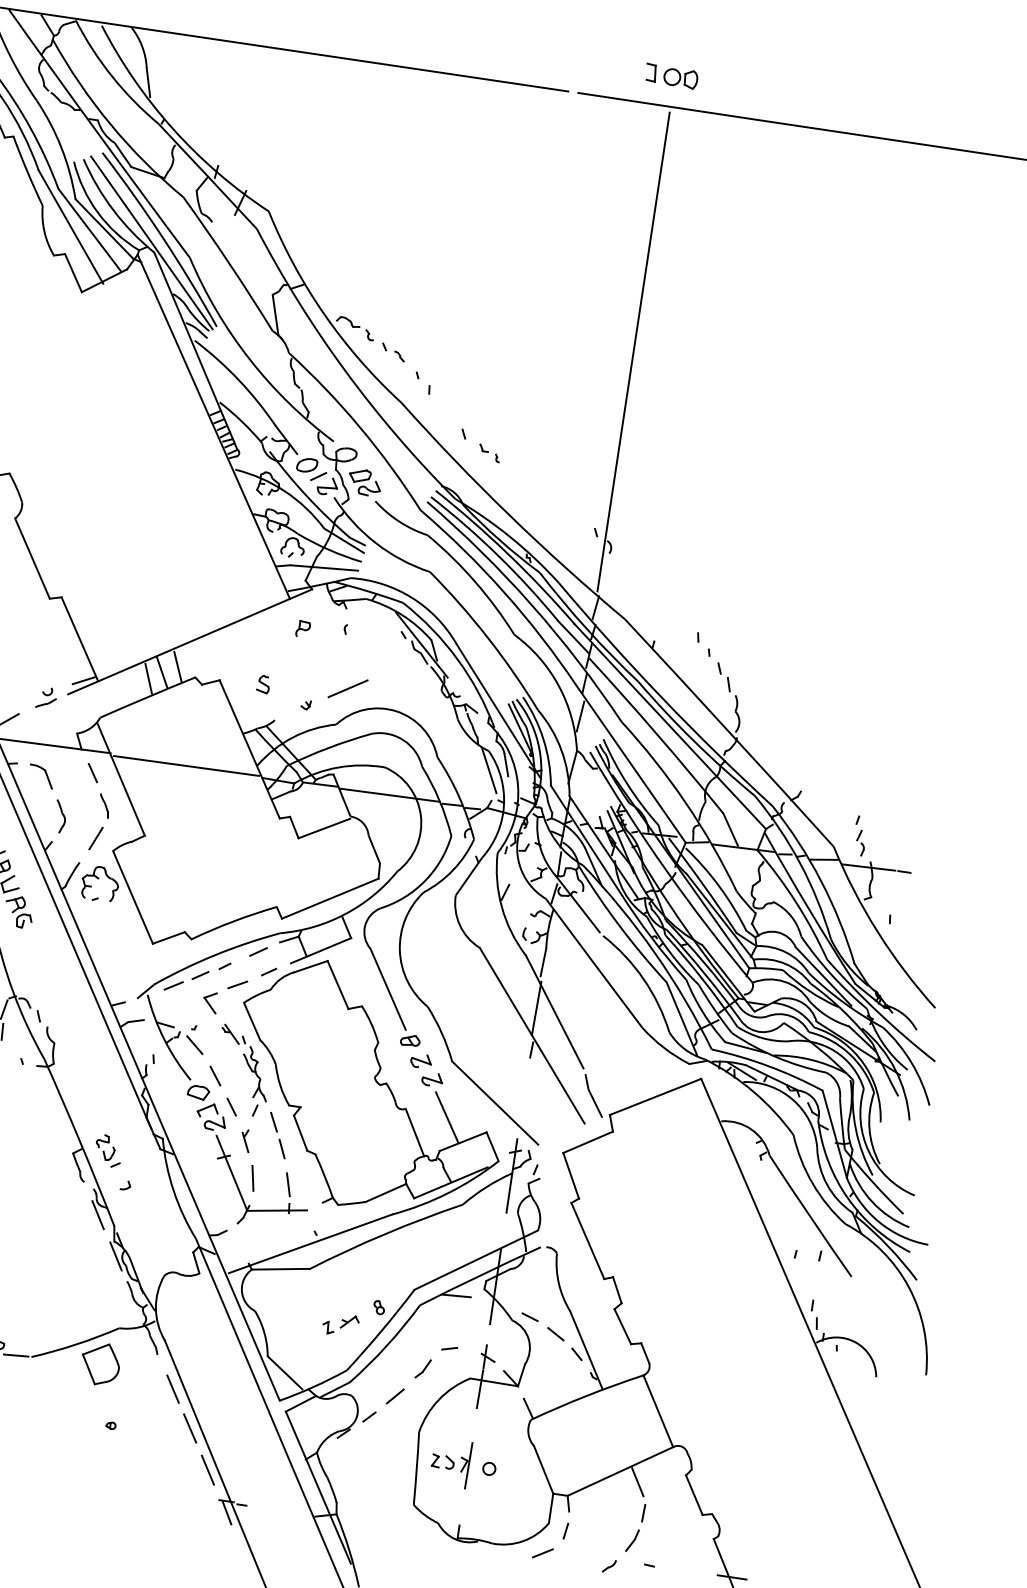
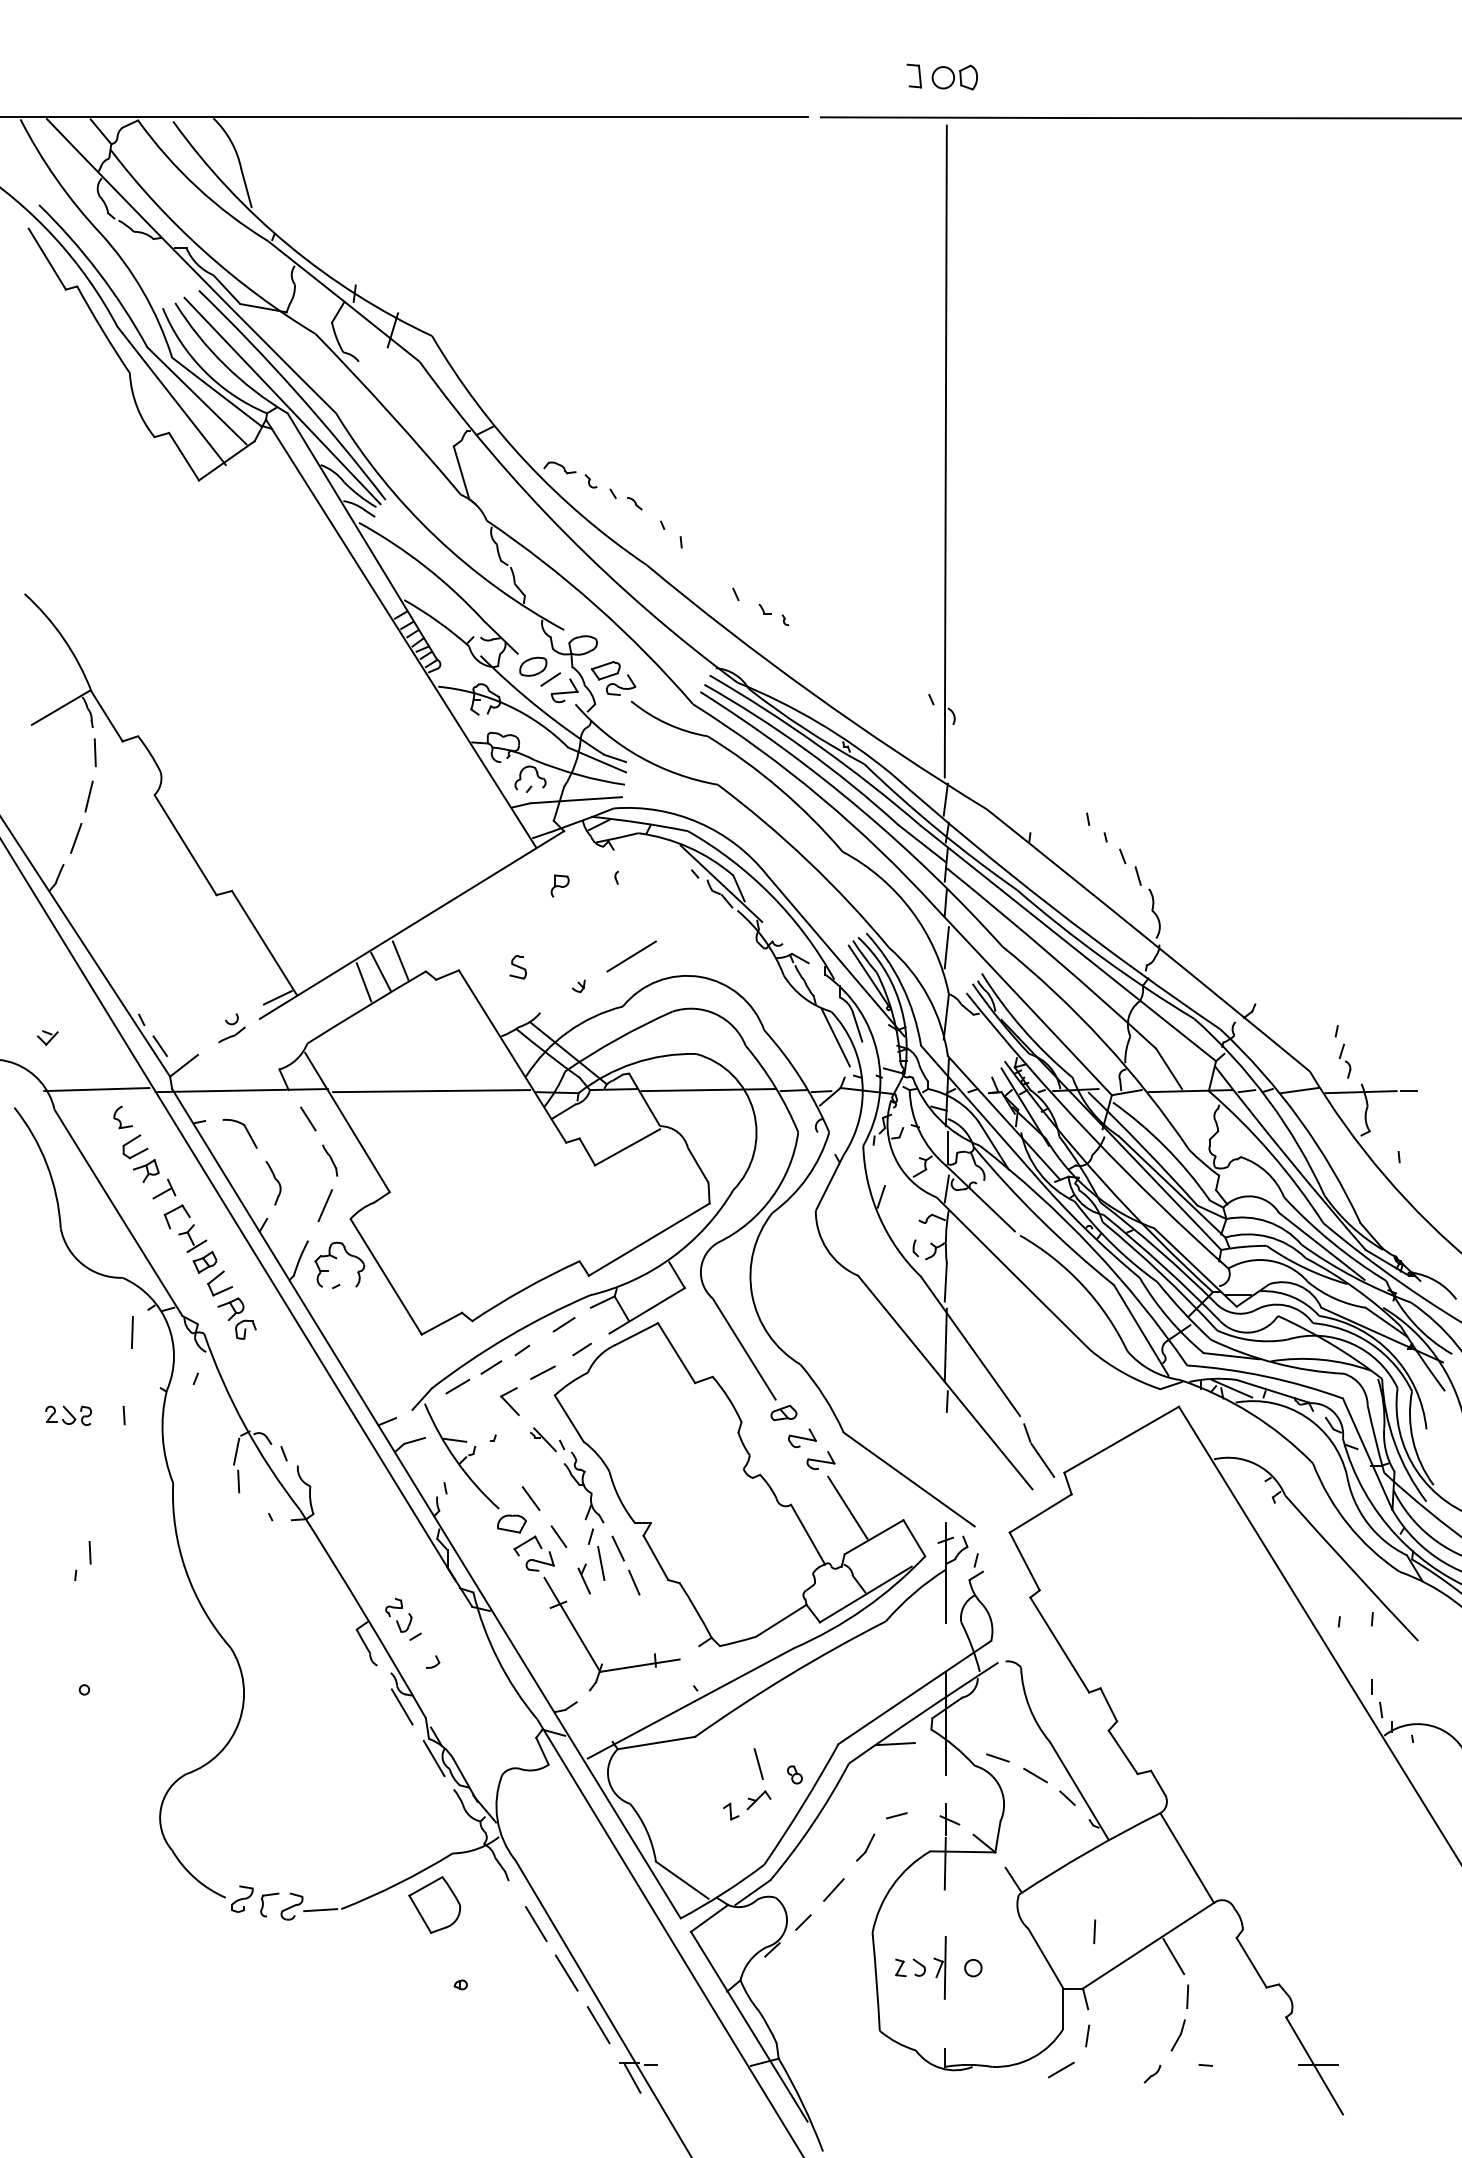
line: (194, 1045) -> (497, 1461), removed
line: (253, 1178) -> (601, 1563), moved
line: (288, 1184) -> (758, 1763), moved
line: (582, 1455) -> (1094, 1931), added

